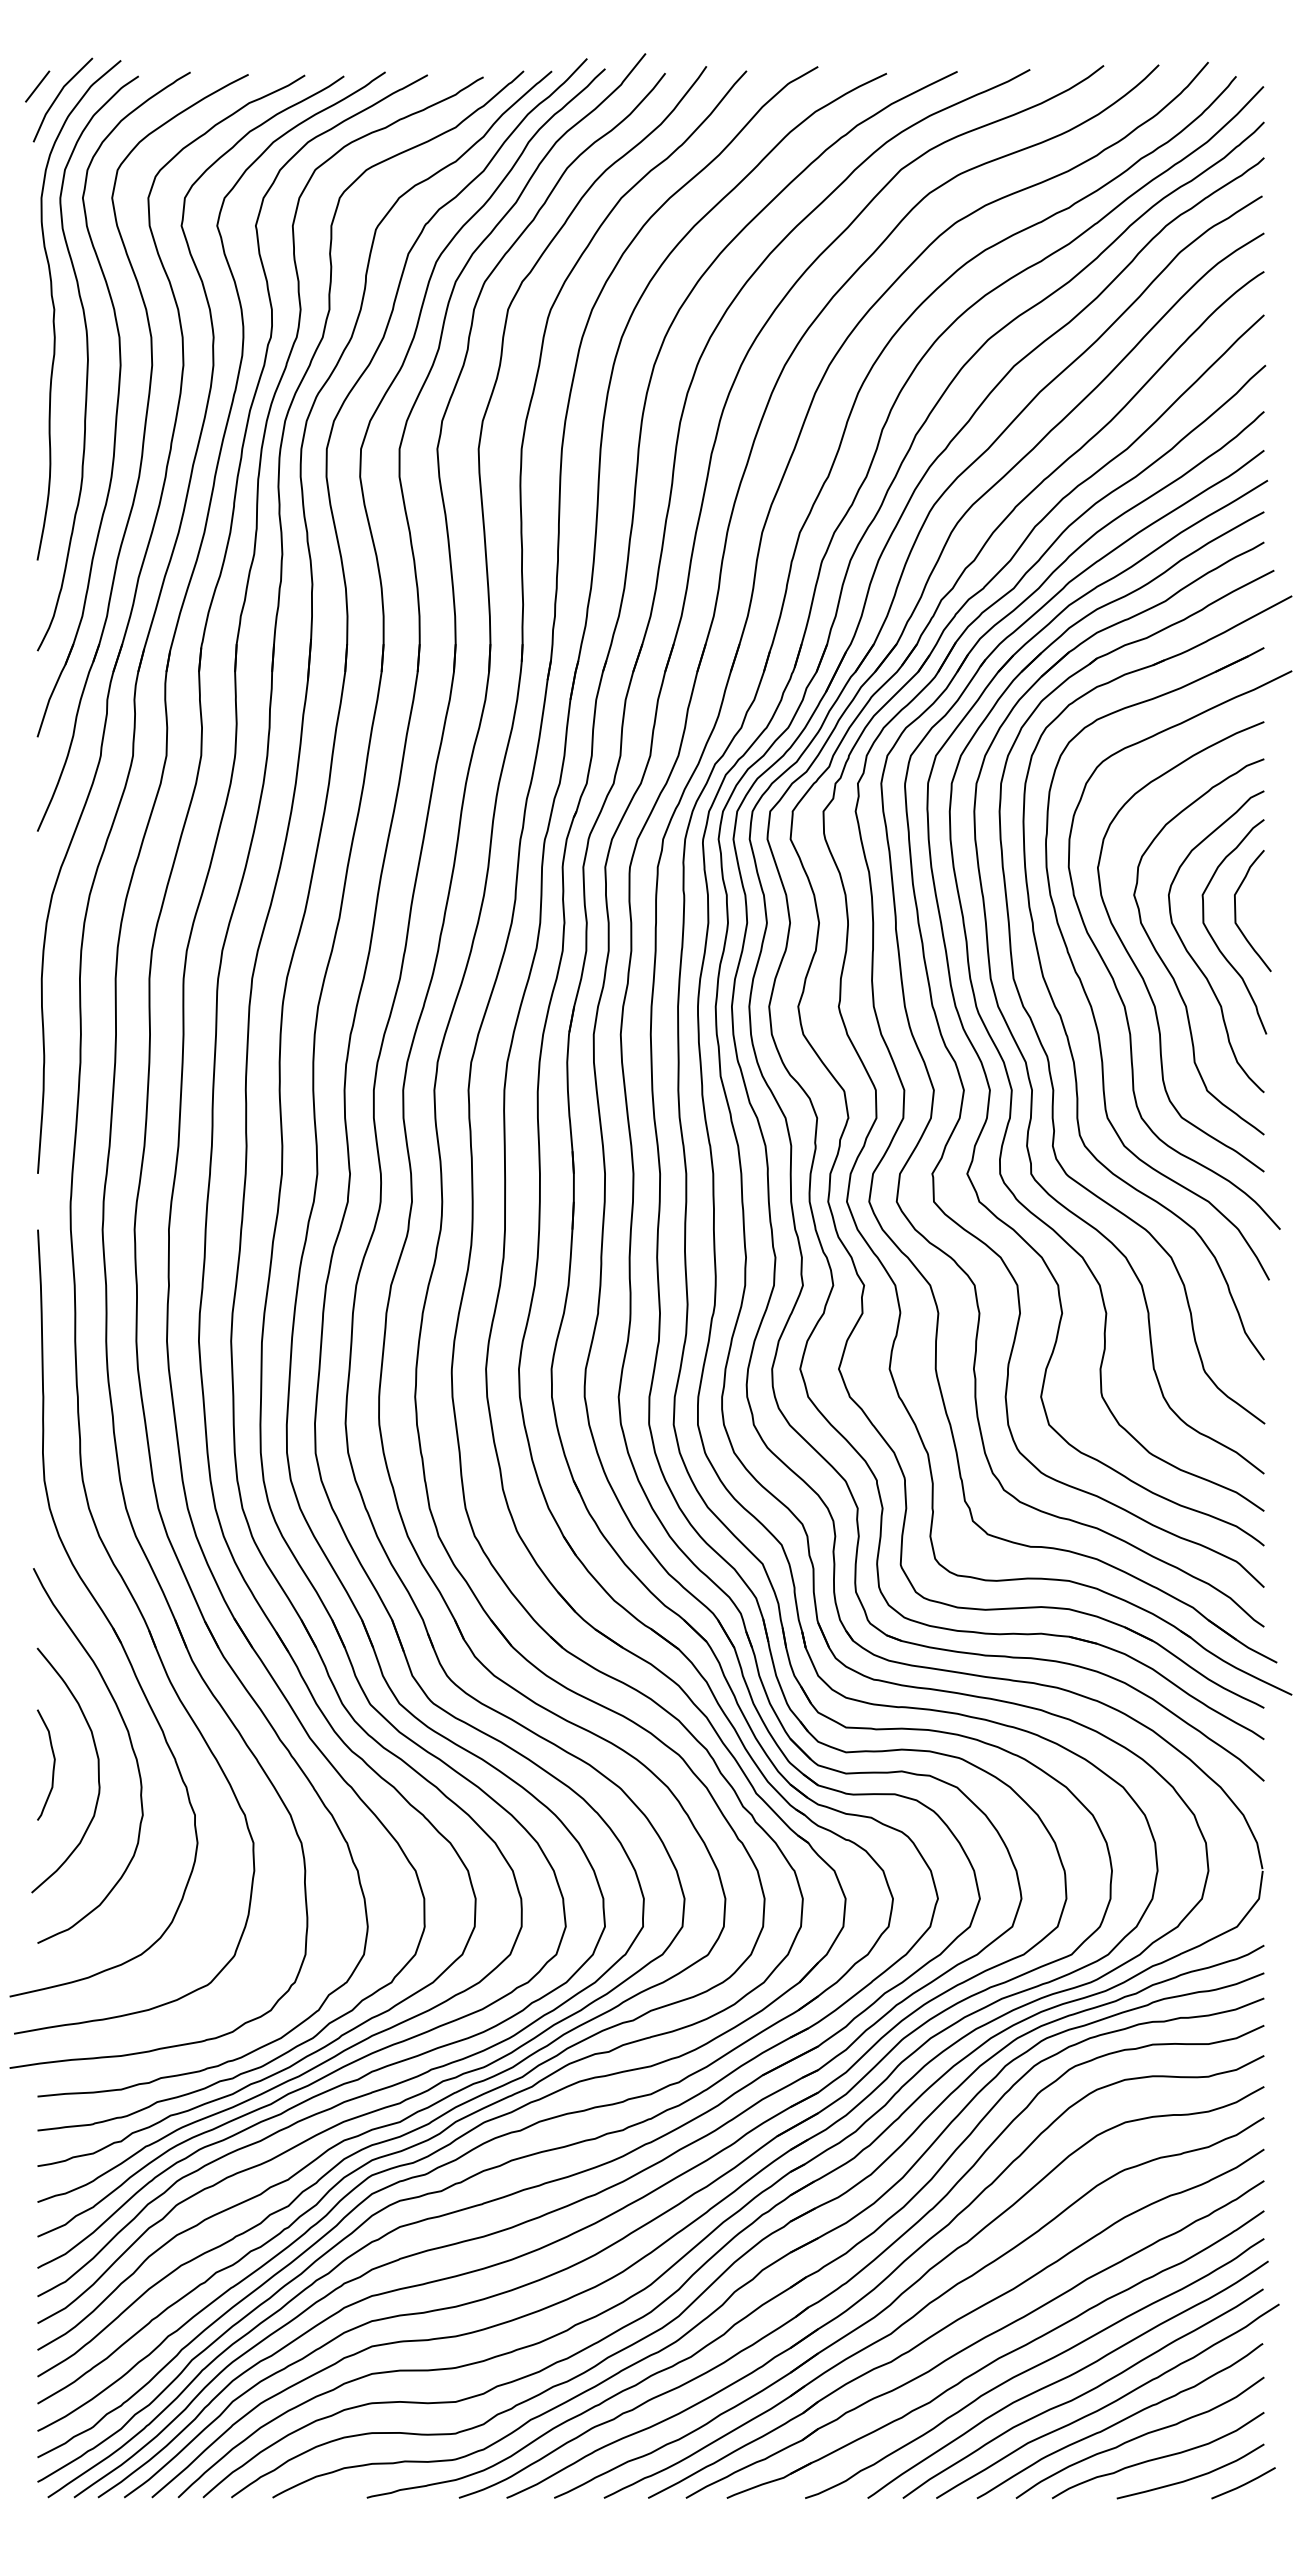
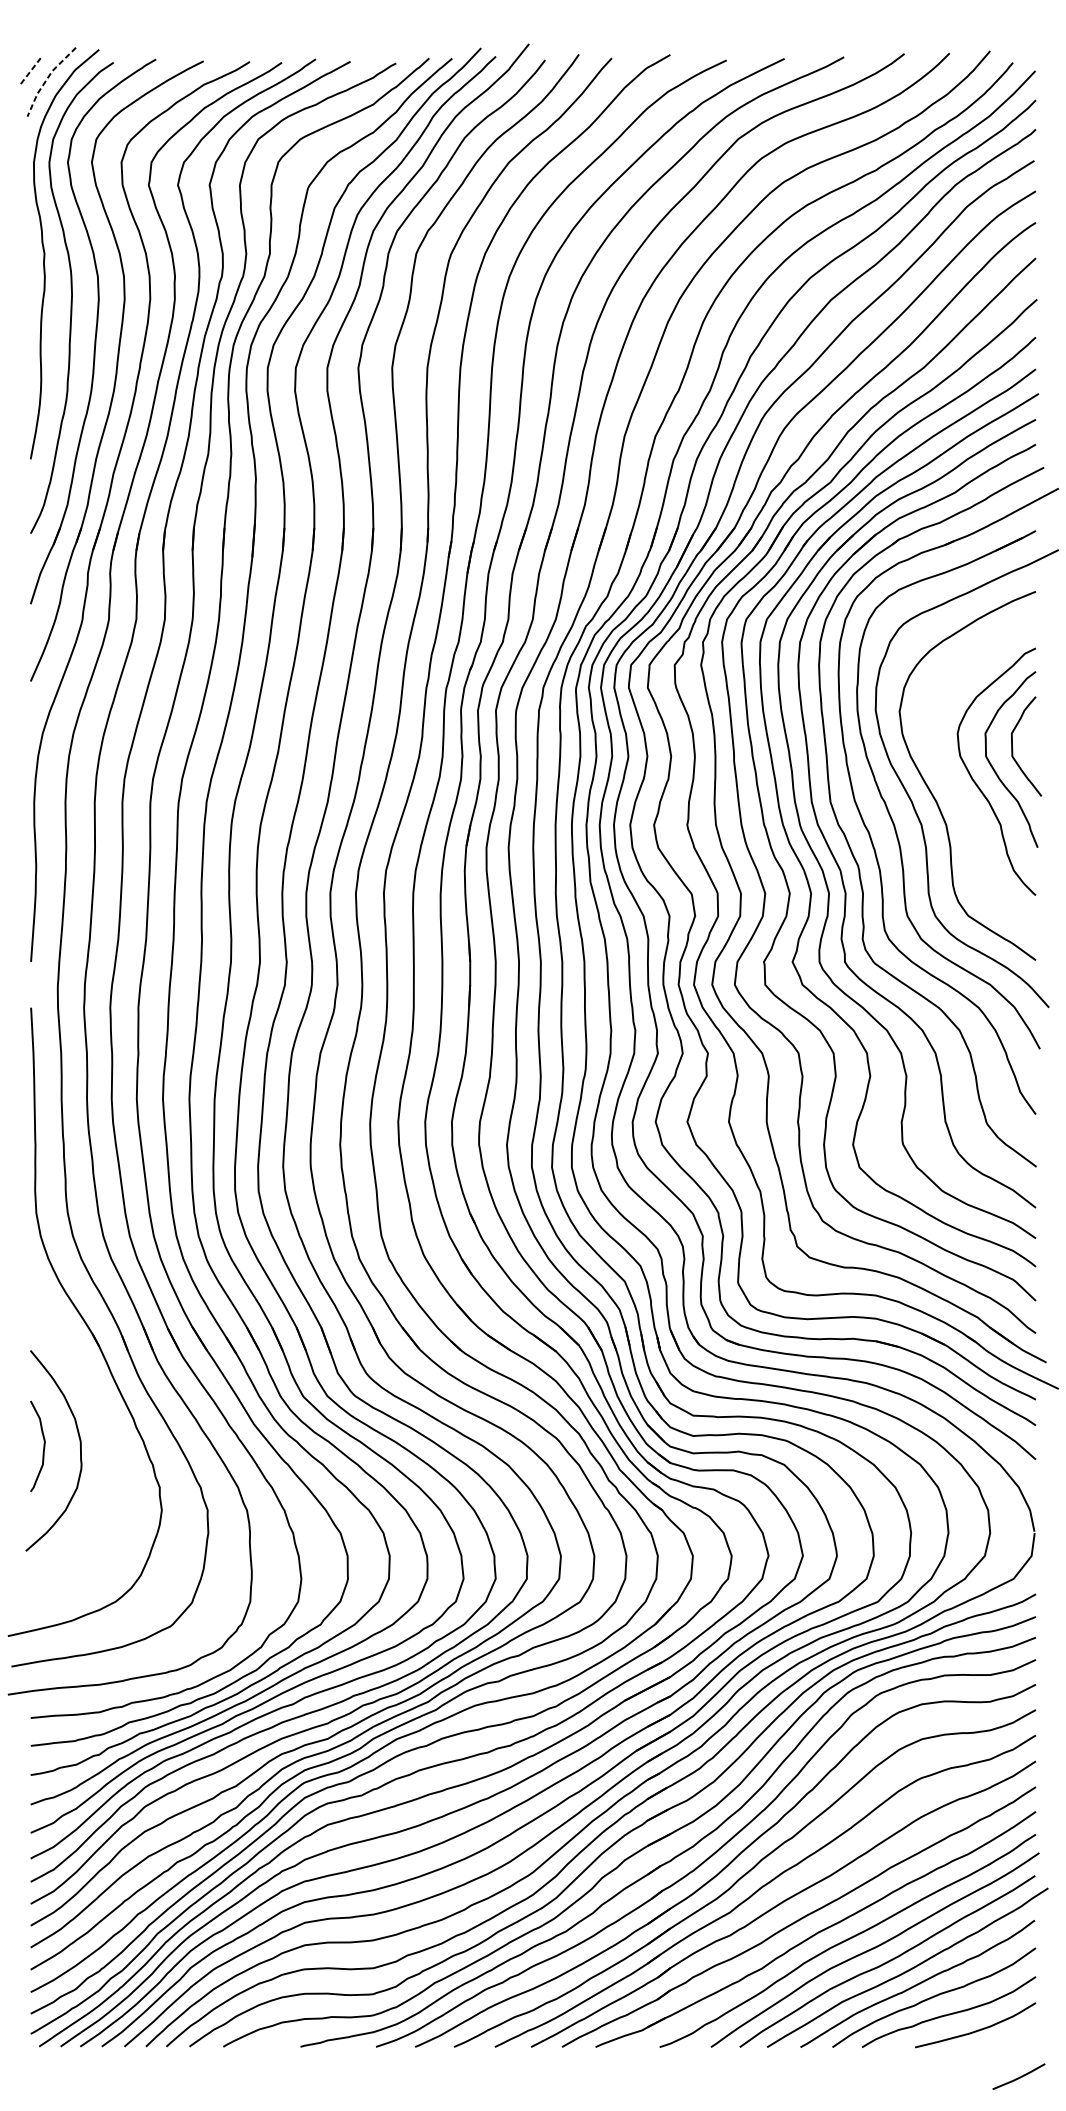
line: (37, 86) -> (30, 70), solid -> dashed
line: (57, 96) -> (47, 79), solid -> dashed
curve: (1168, 968) -> (957, 793), removed
curve: (129, 1741) -> (106, 1427), removed
line: (1244, 2483) -> (1019, 2076), moved

